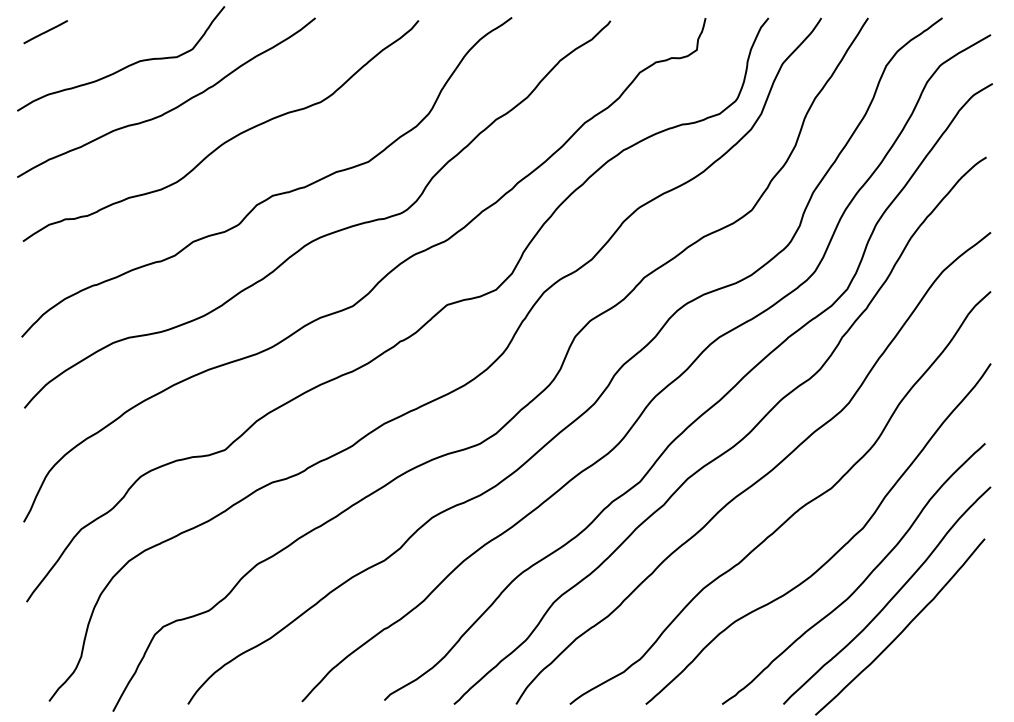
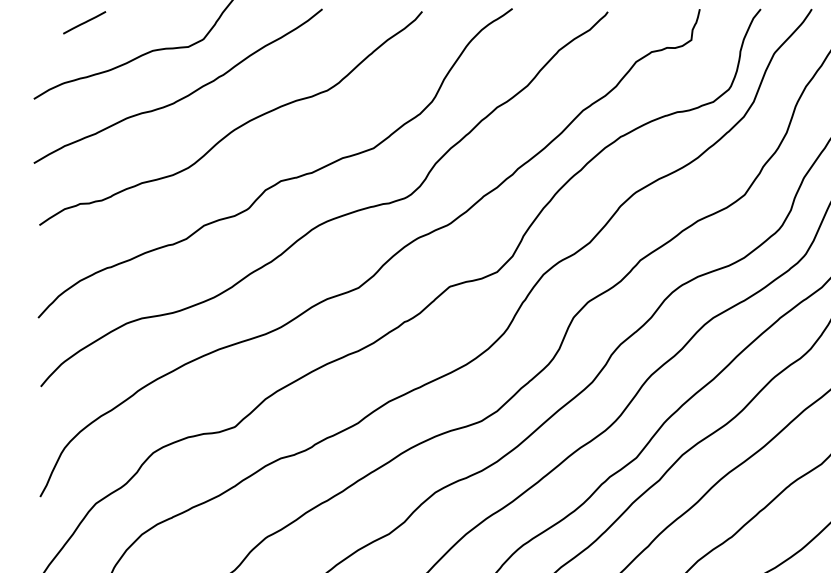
line: (45, 32) -> (84, 23), moved

